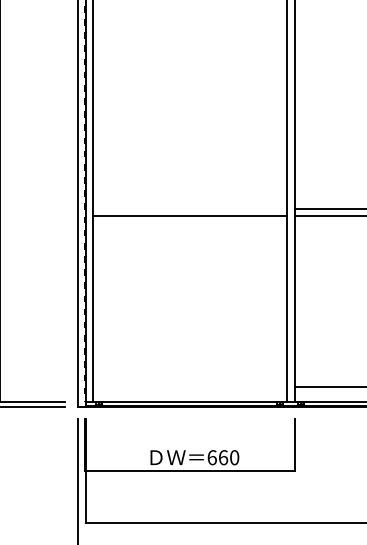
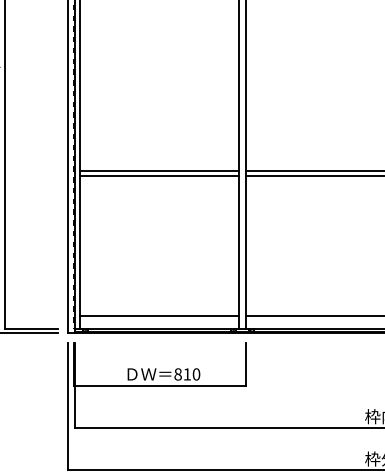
line: (189, 208) -> (159, 170), added
line: (189, 386) -> (159, 316), added
text: (217, 457) -> (182, 374), 660 -> 810

